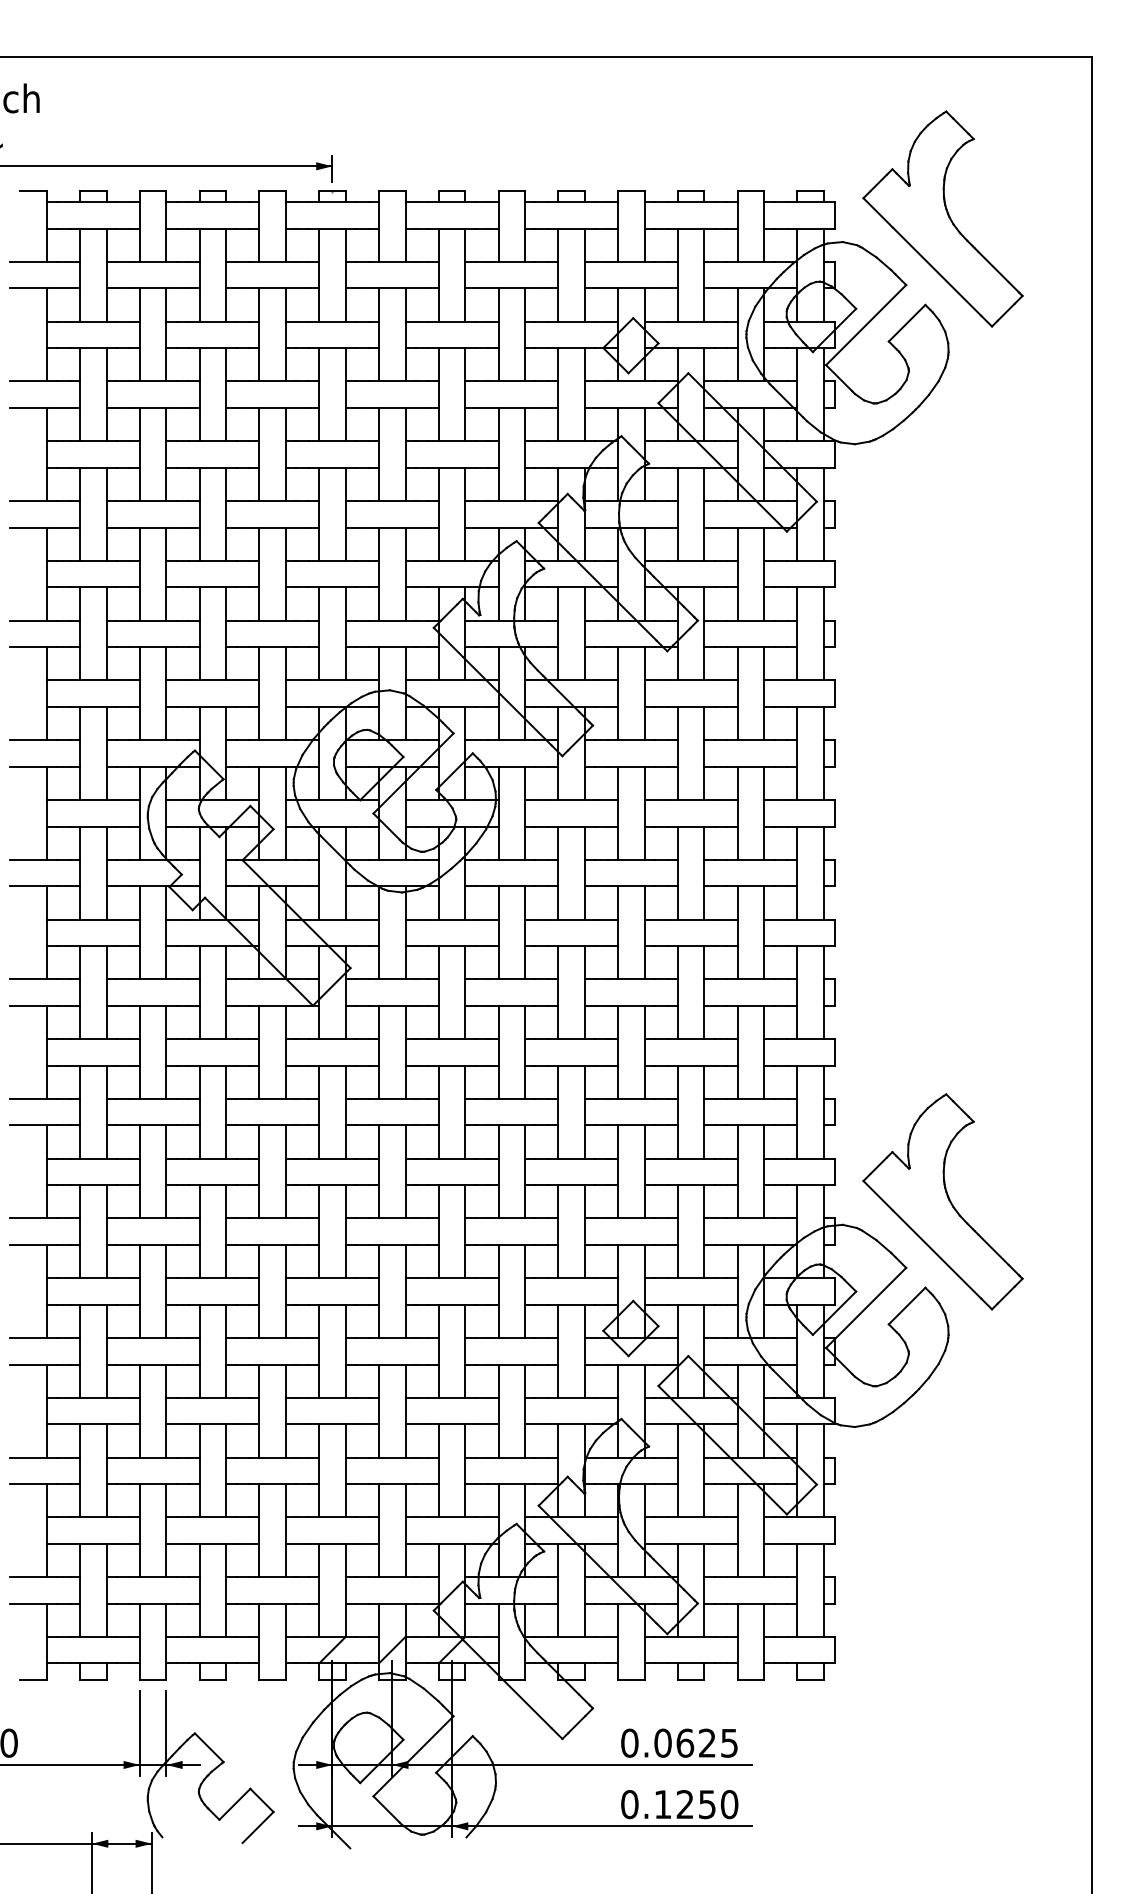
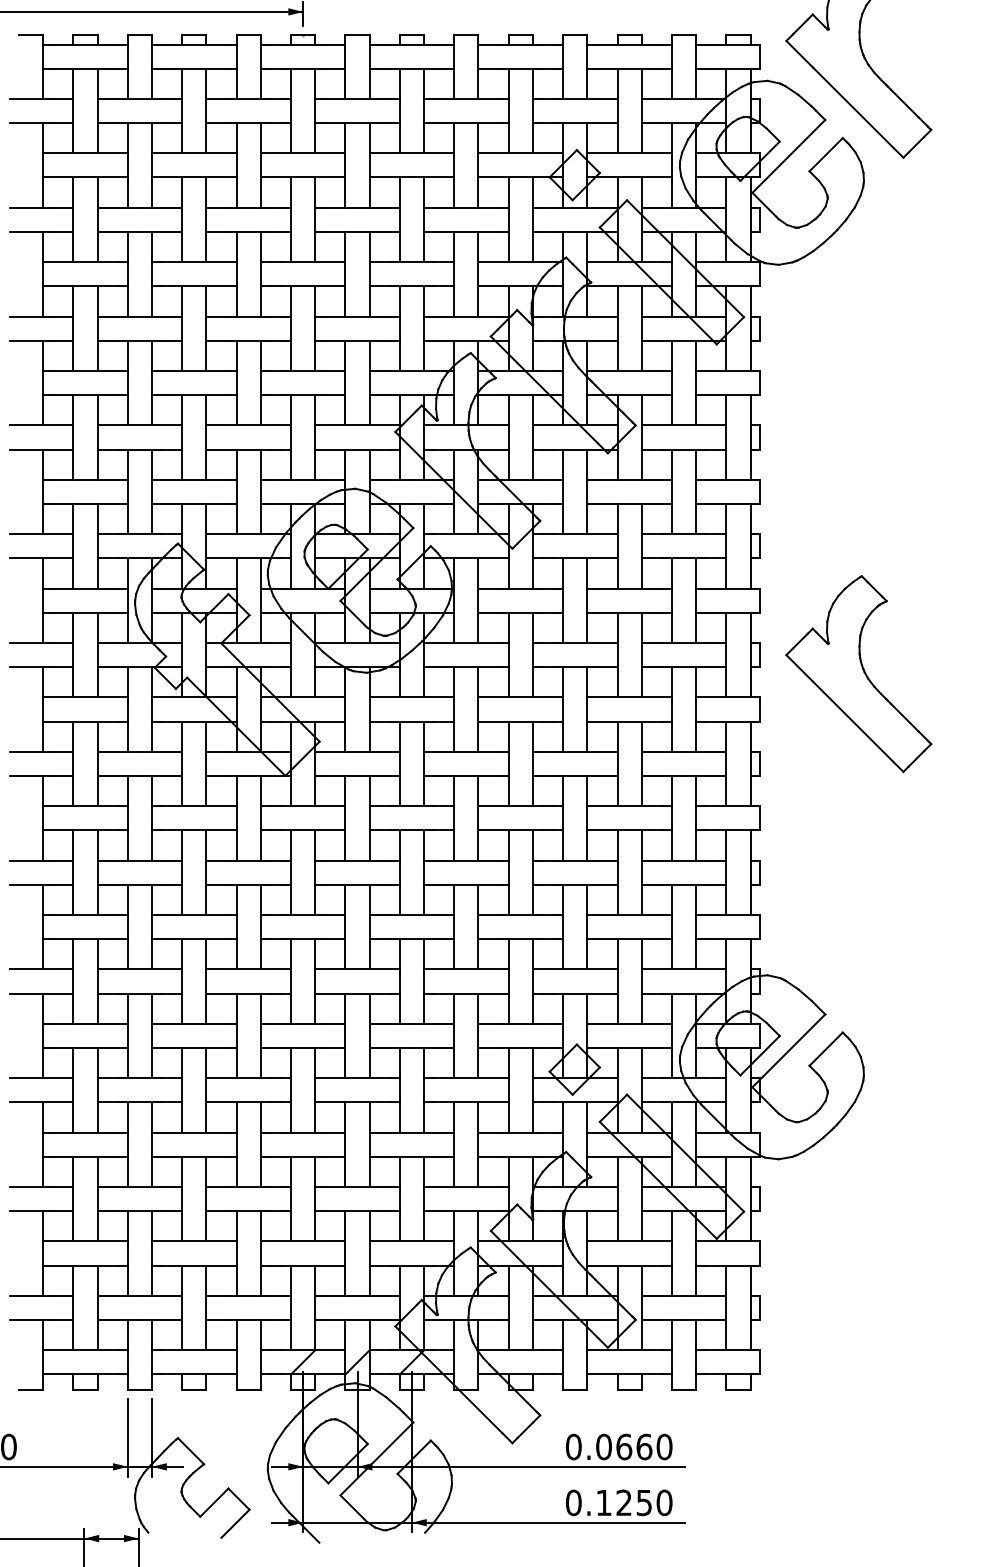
part: (942, 1201) -> (858, 673), moved
text: (718, 1742) -> (654, 1446), 0.0625 -> 0.0660

